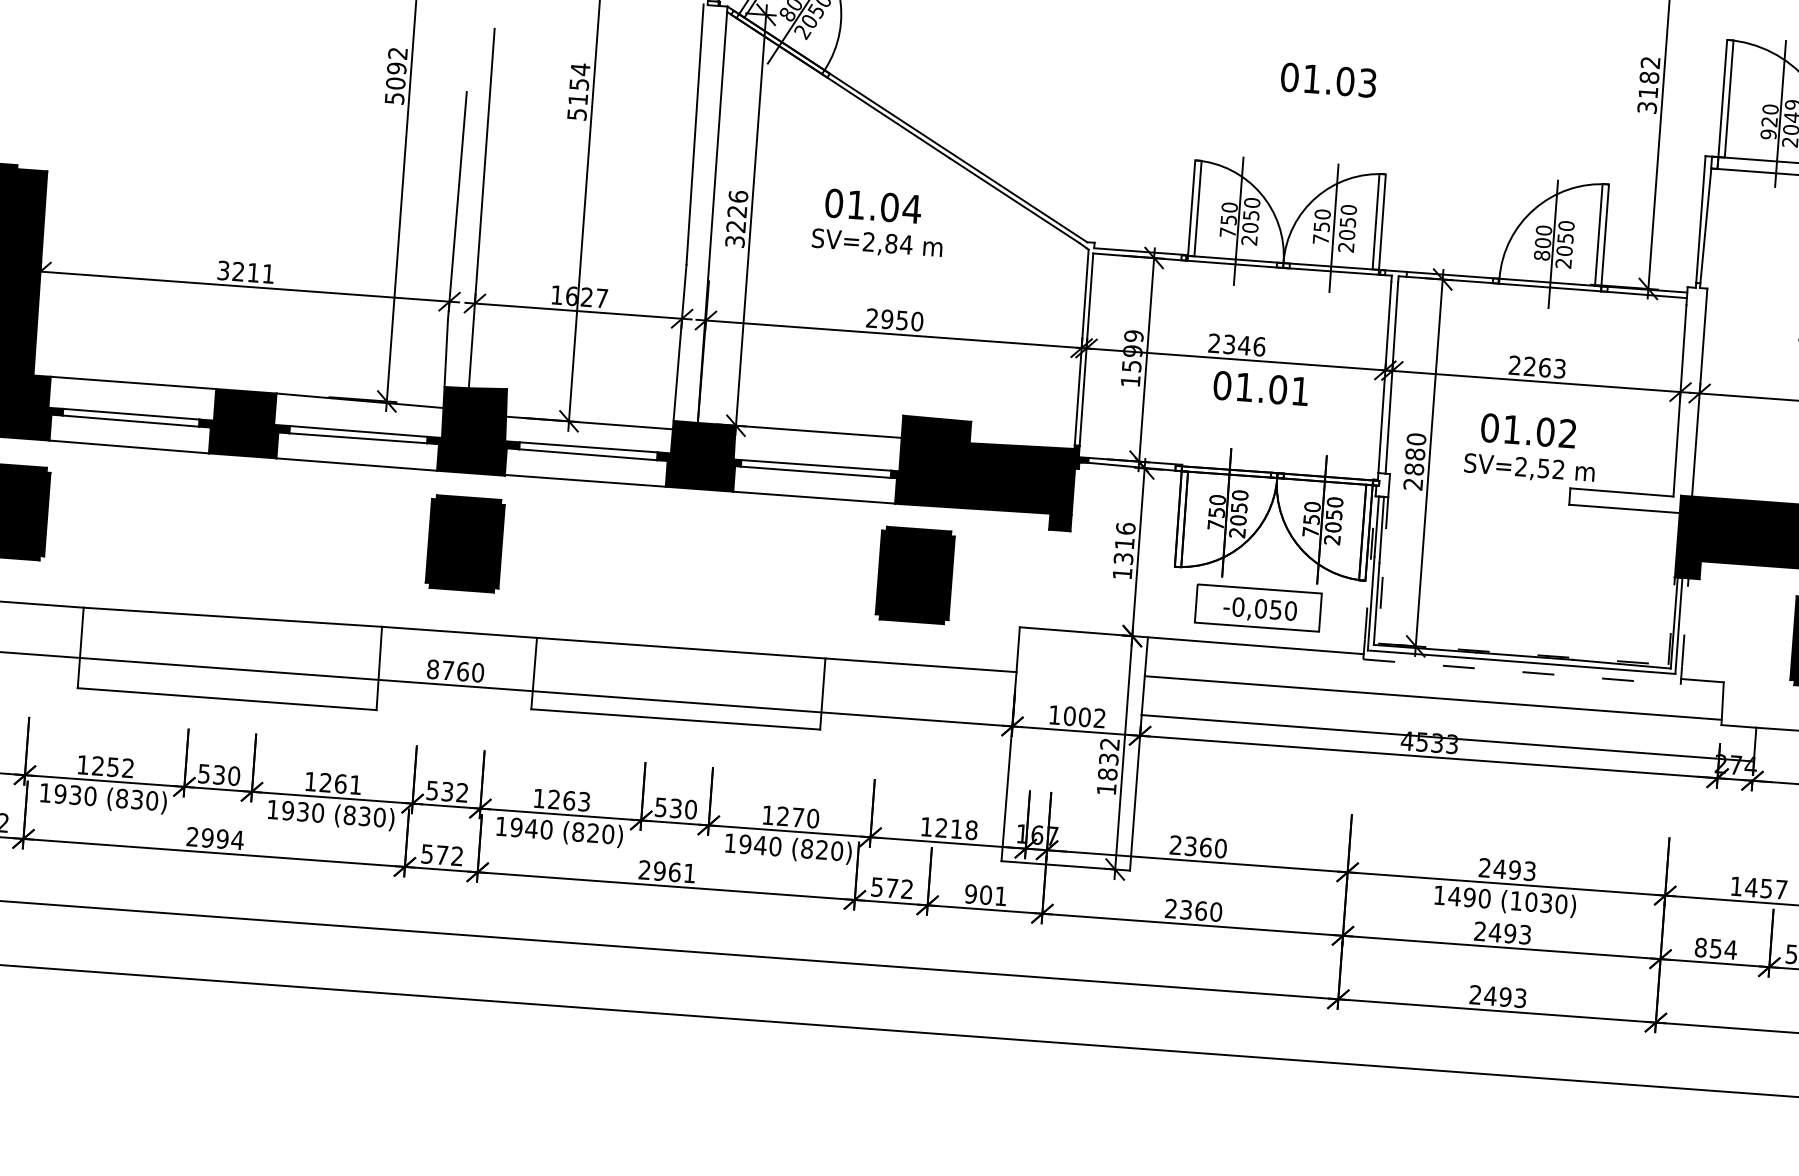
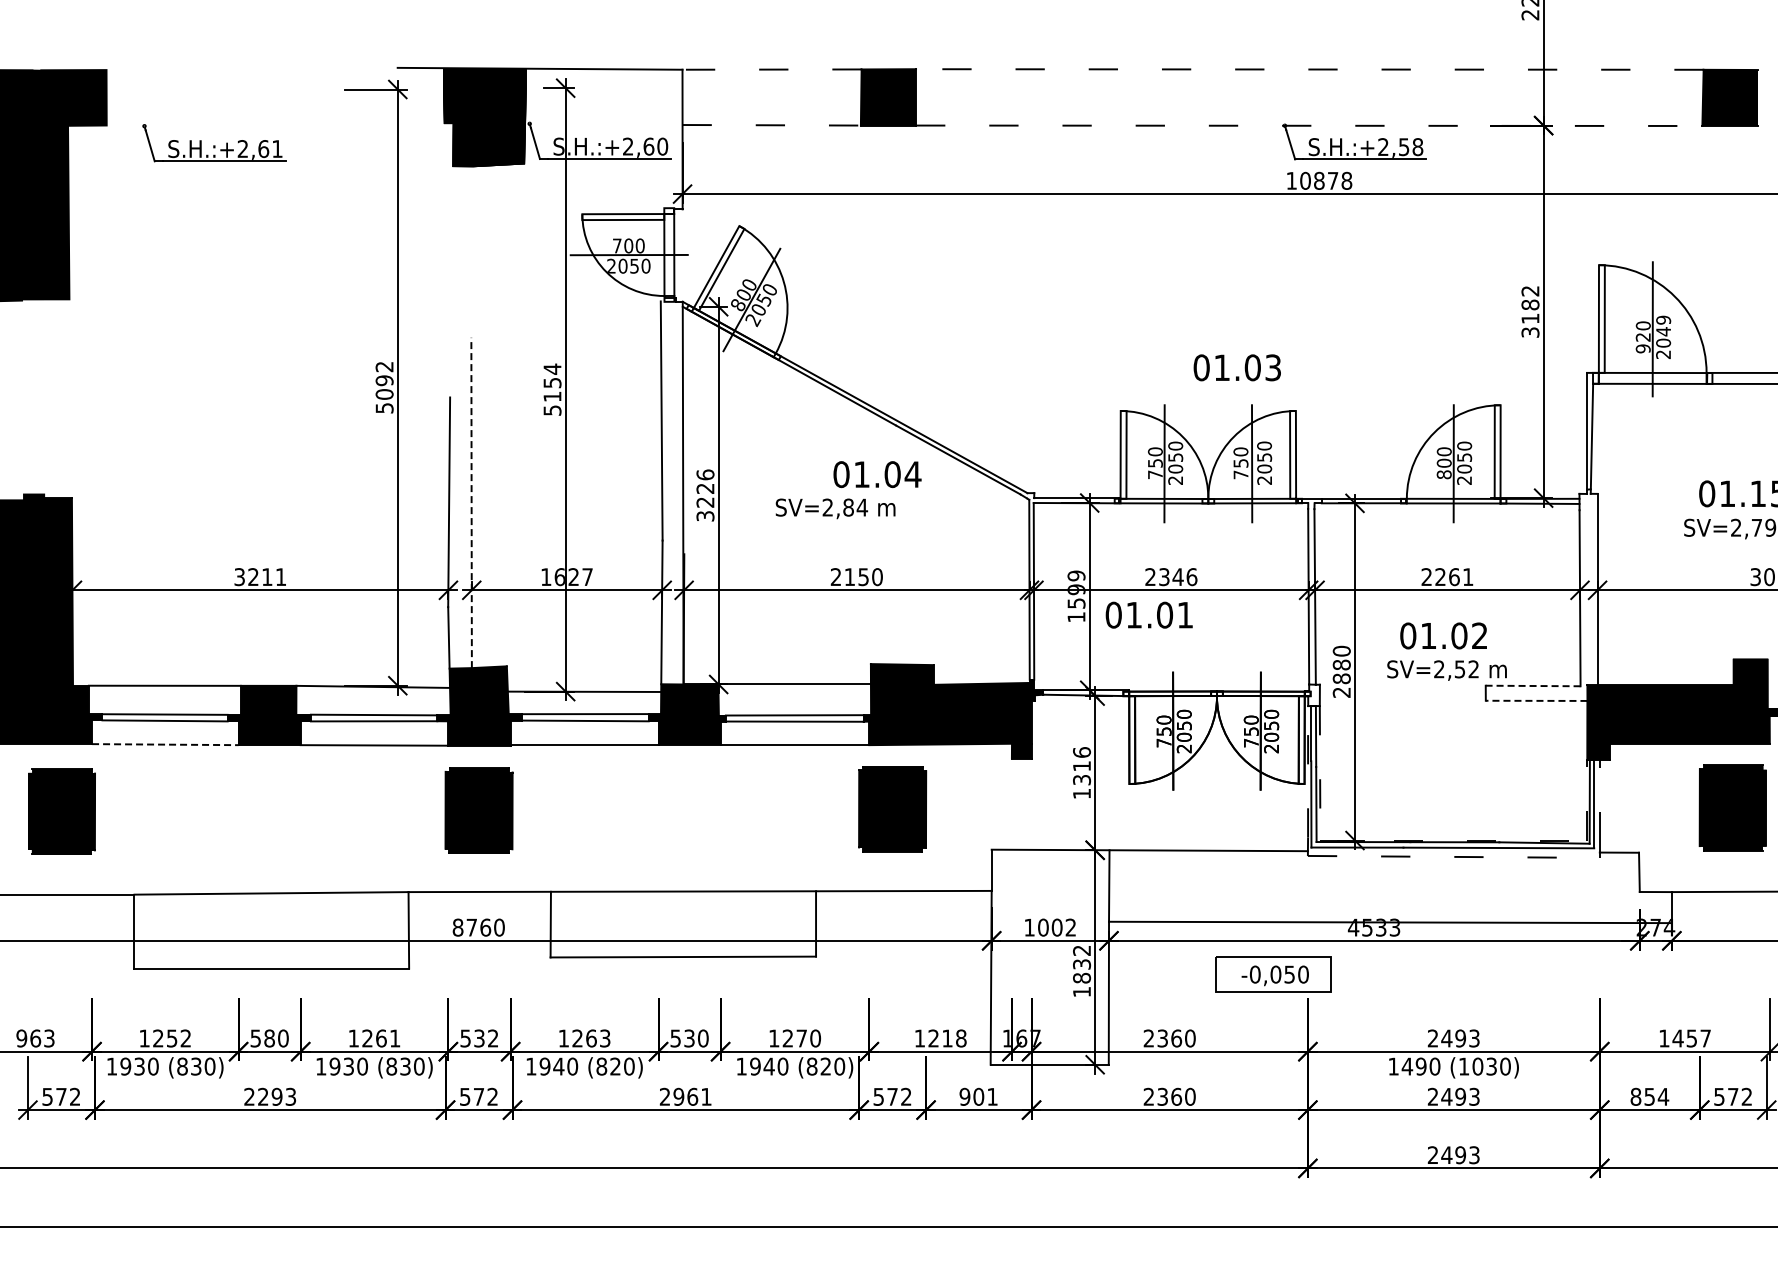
text: (1327, 79) -> (1236, 367), moved
text: (873, 206) -> (877, 474), moved
line: (481, 208) -> (471, 502), solid -> dashed
text: (886, 319) -> (849, 577), 2950 -> 2150
text: (1560, 369) -> (1468, 577), 2263 -> 2261
text: (1260, 387) -> (1148, 614), moved
line: (129, 446) -> (165, 744), solid -> dashed
line: (1621, 491) -> (1532, 685), solid -> dashed
line: (1624, 508) -> (1536, 700), solid -> dashed
part: (1258, 608) -> (1273, 974), moved
line: (1433, 697) -> (1374, 886), removed
text: (219, 774) -> (269, 1038), 530 -> 580
text: (222, 838) -> (276, 1096), 2994 -> 2293

